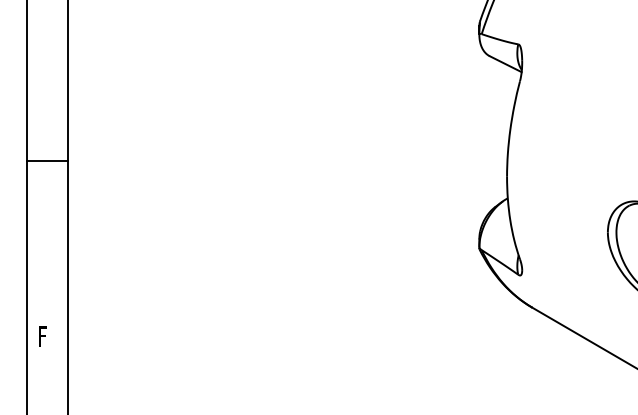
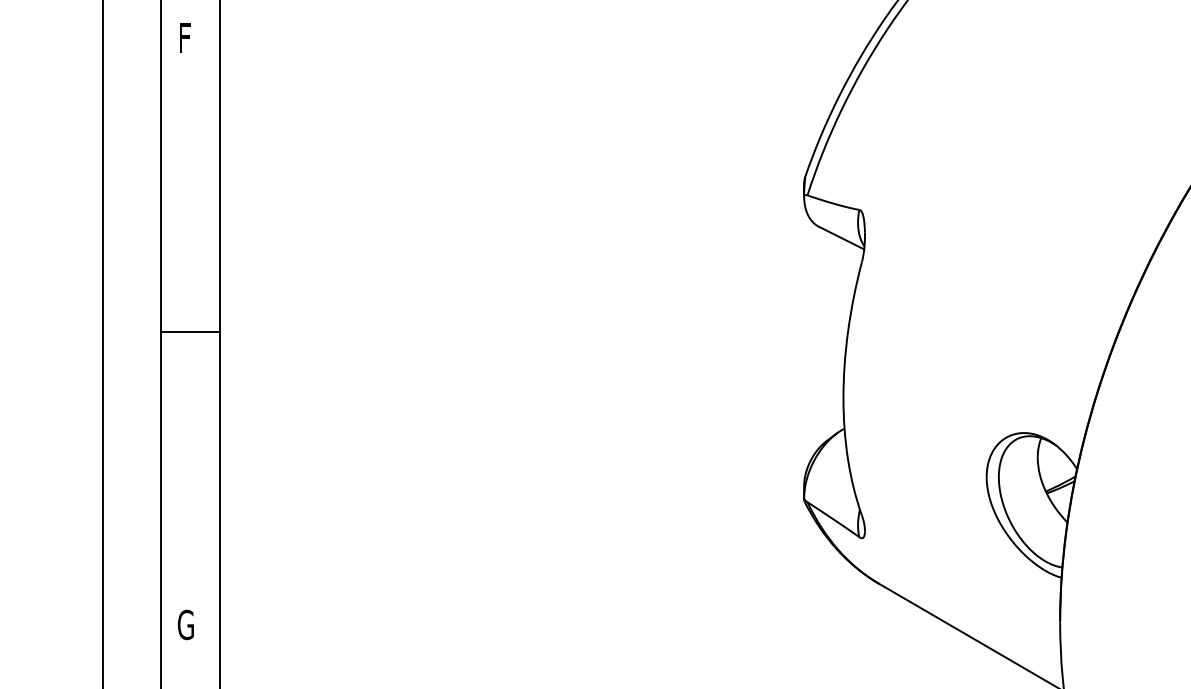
line: (47, 160) -> (190, 331), moved
text: (43, 336) -> (185, 624), F -> G

